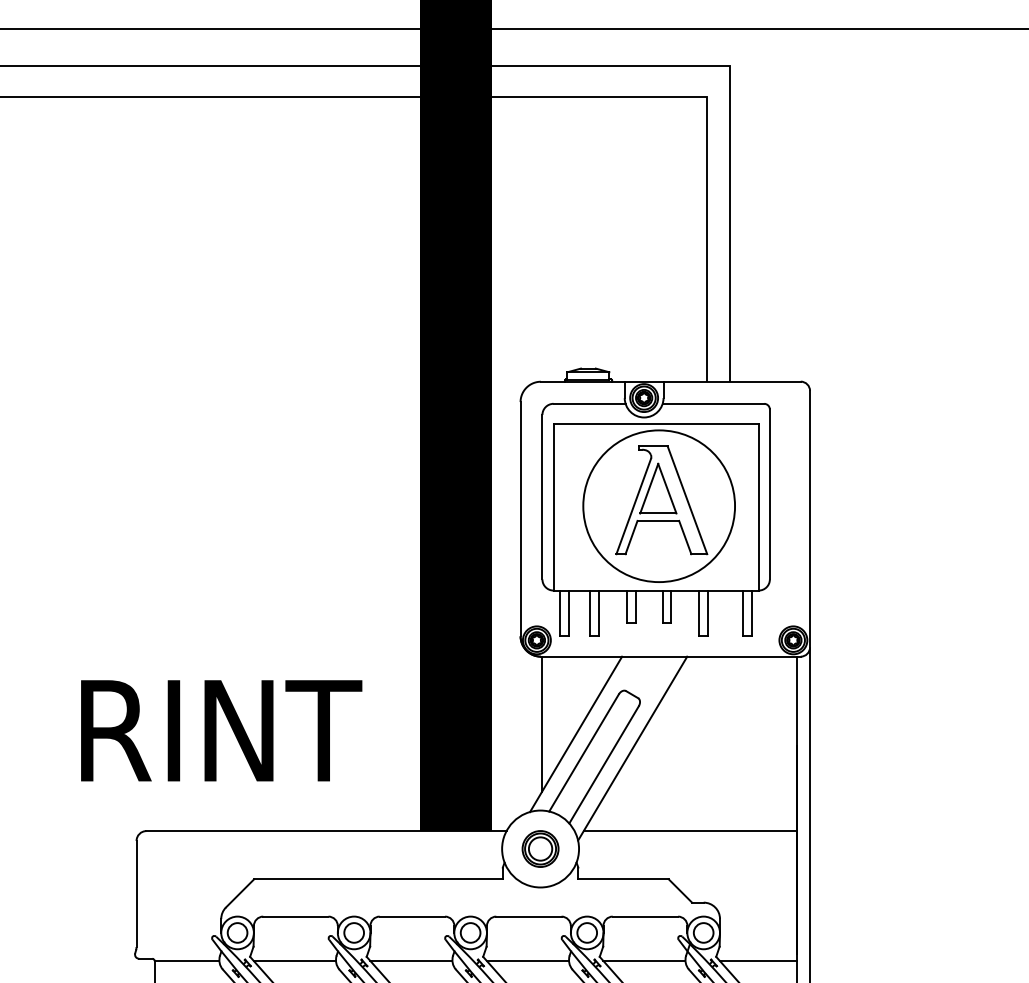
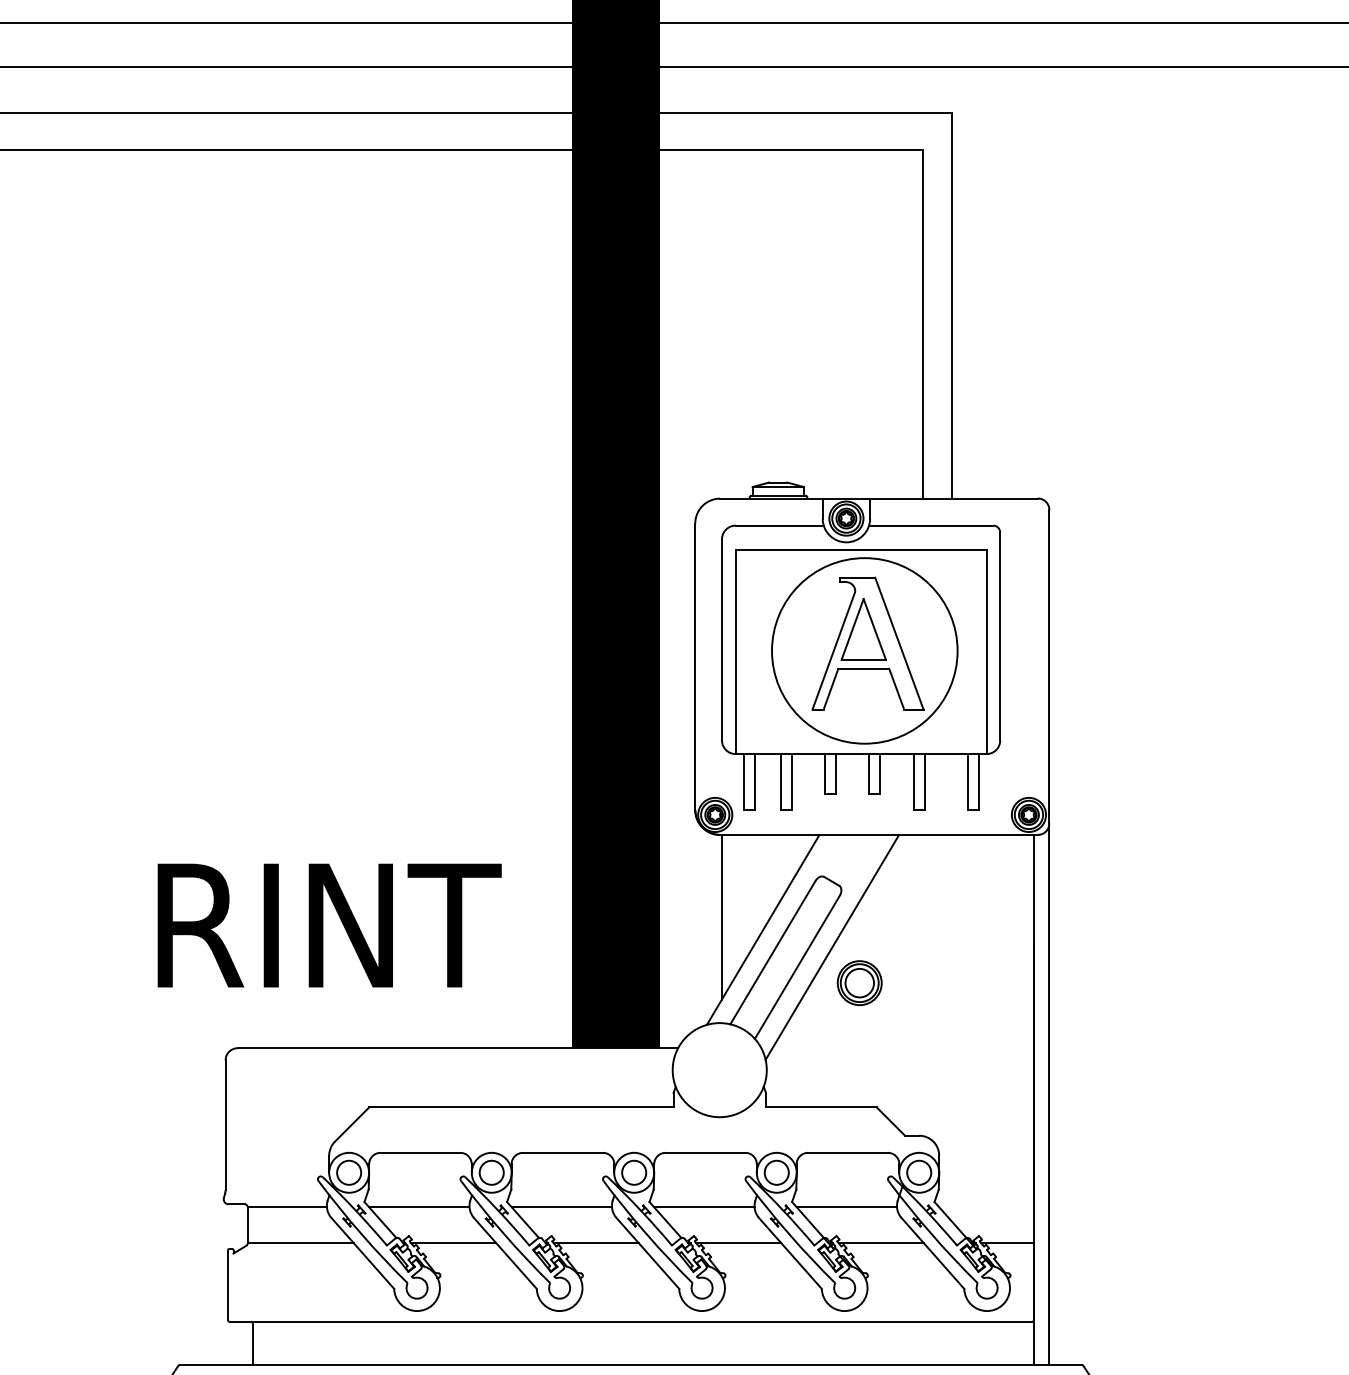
line: (689, 831) -> (902, 1048), removed
part: (540, 848) -> (859, 982), moved
line: (758, 961) -> (986, 1207), removed

